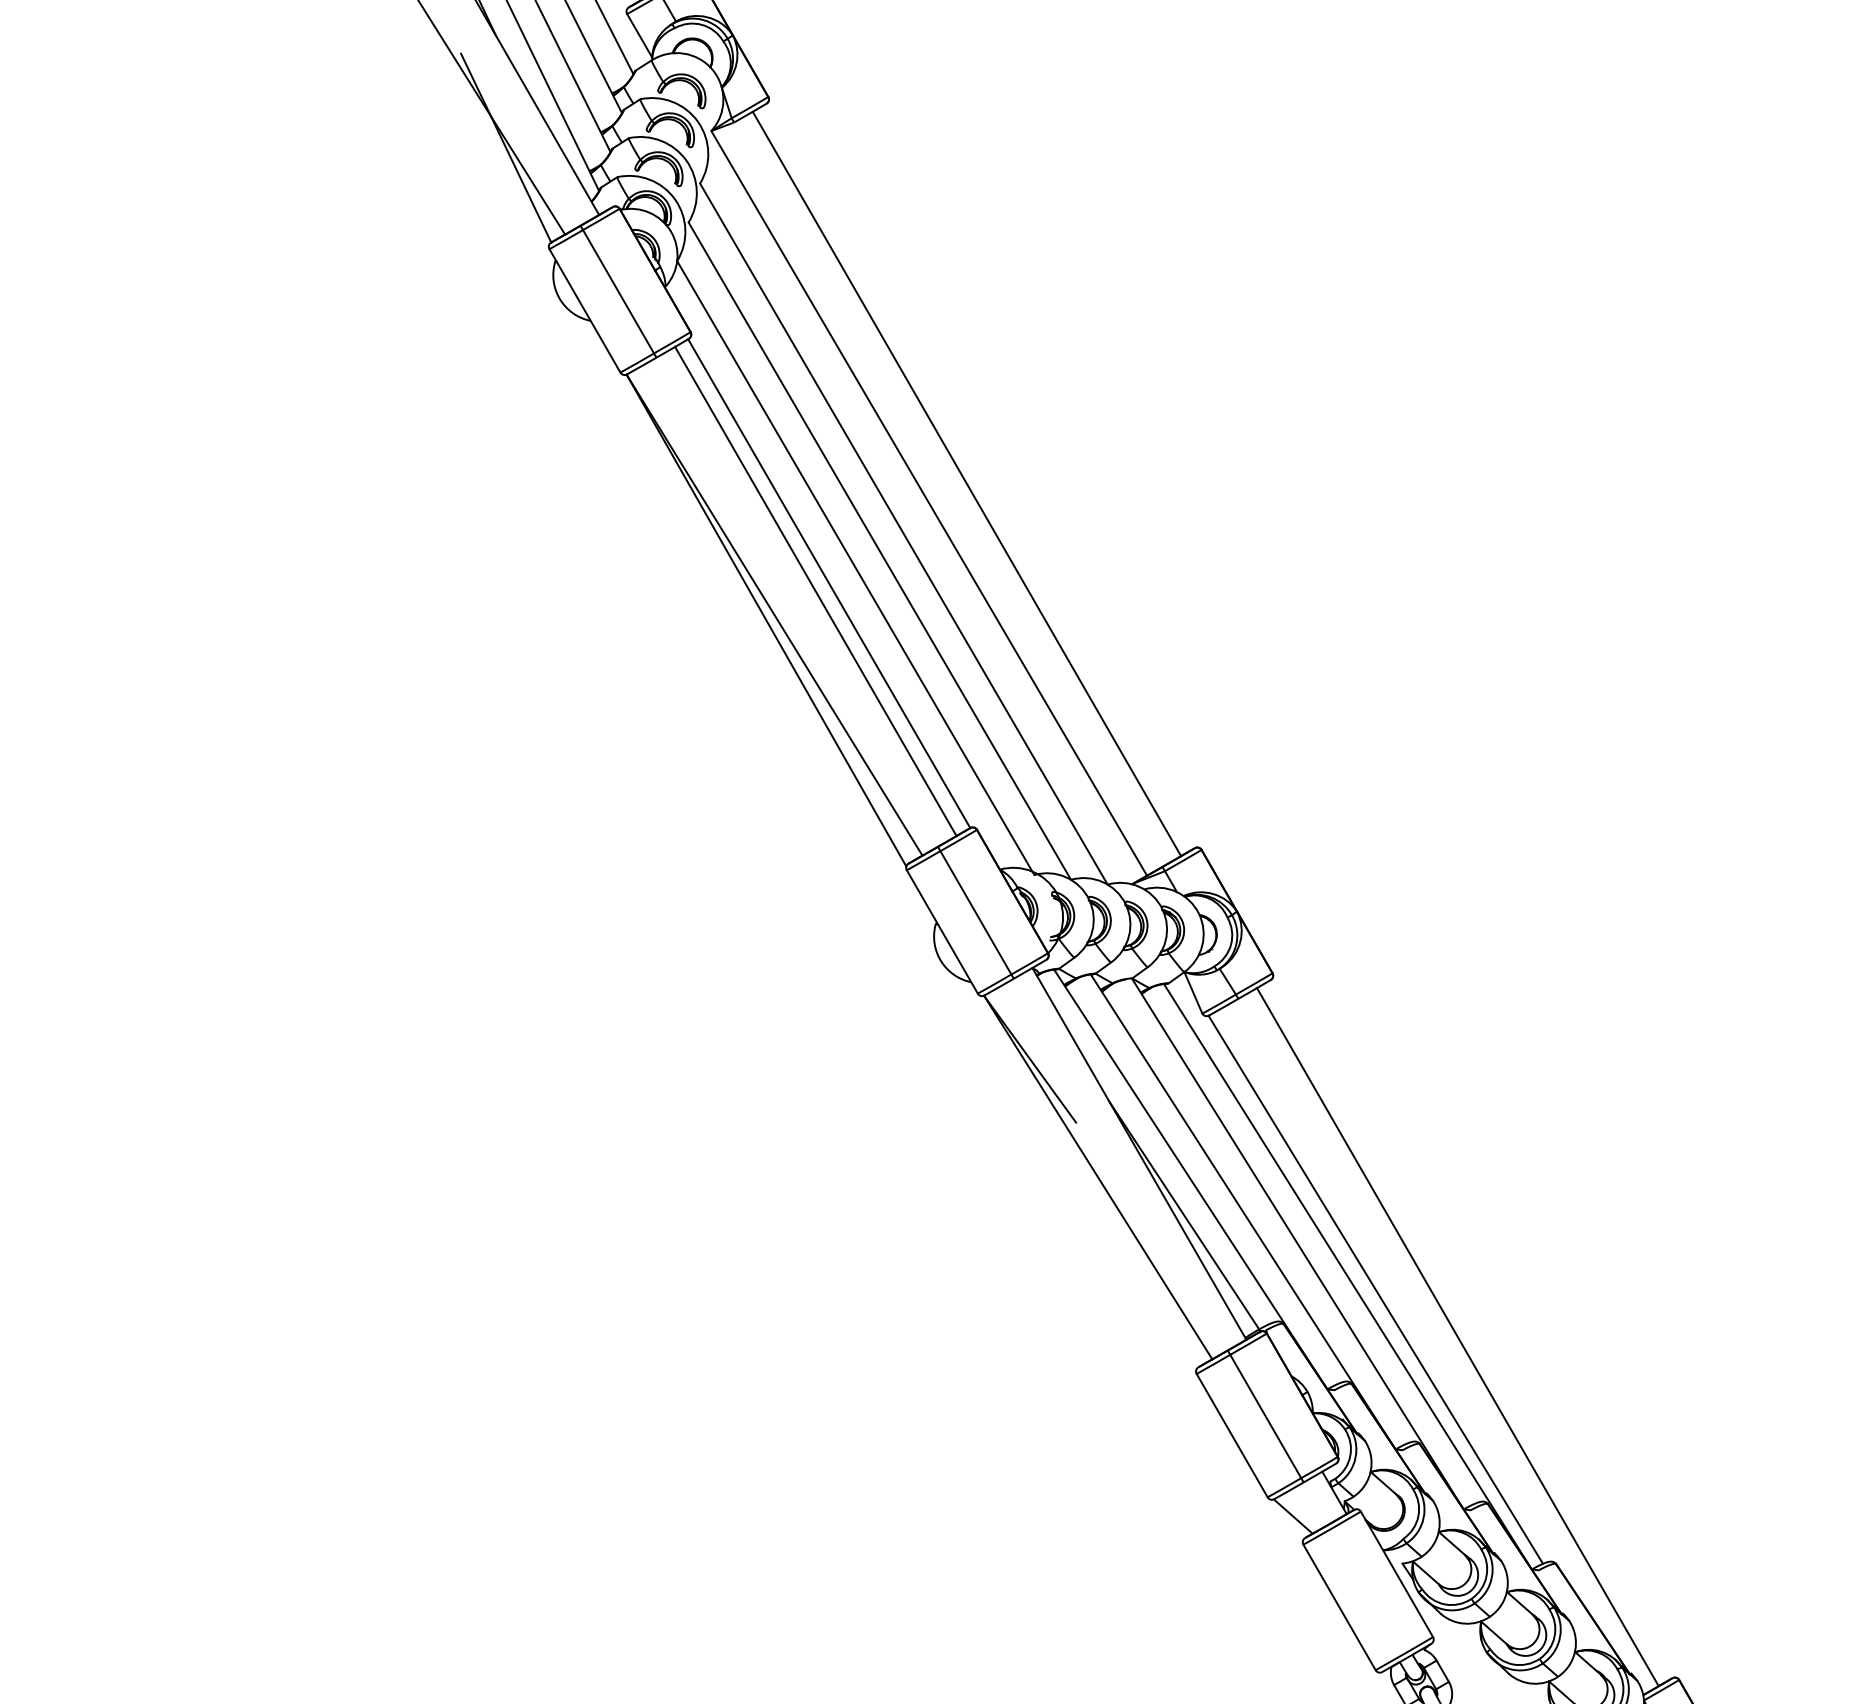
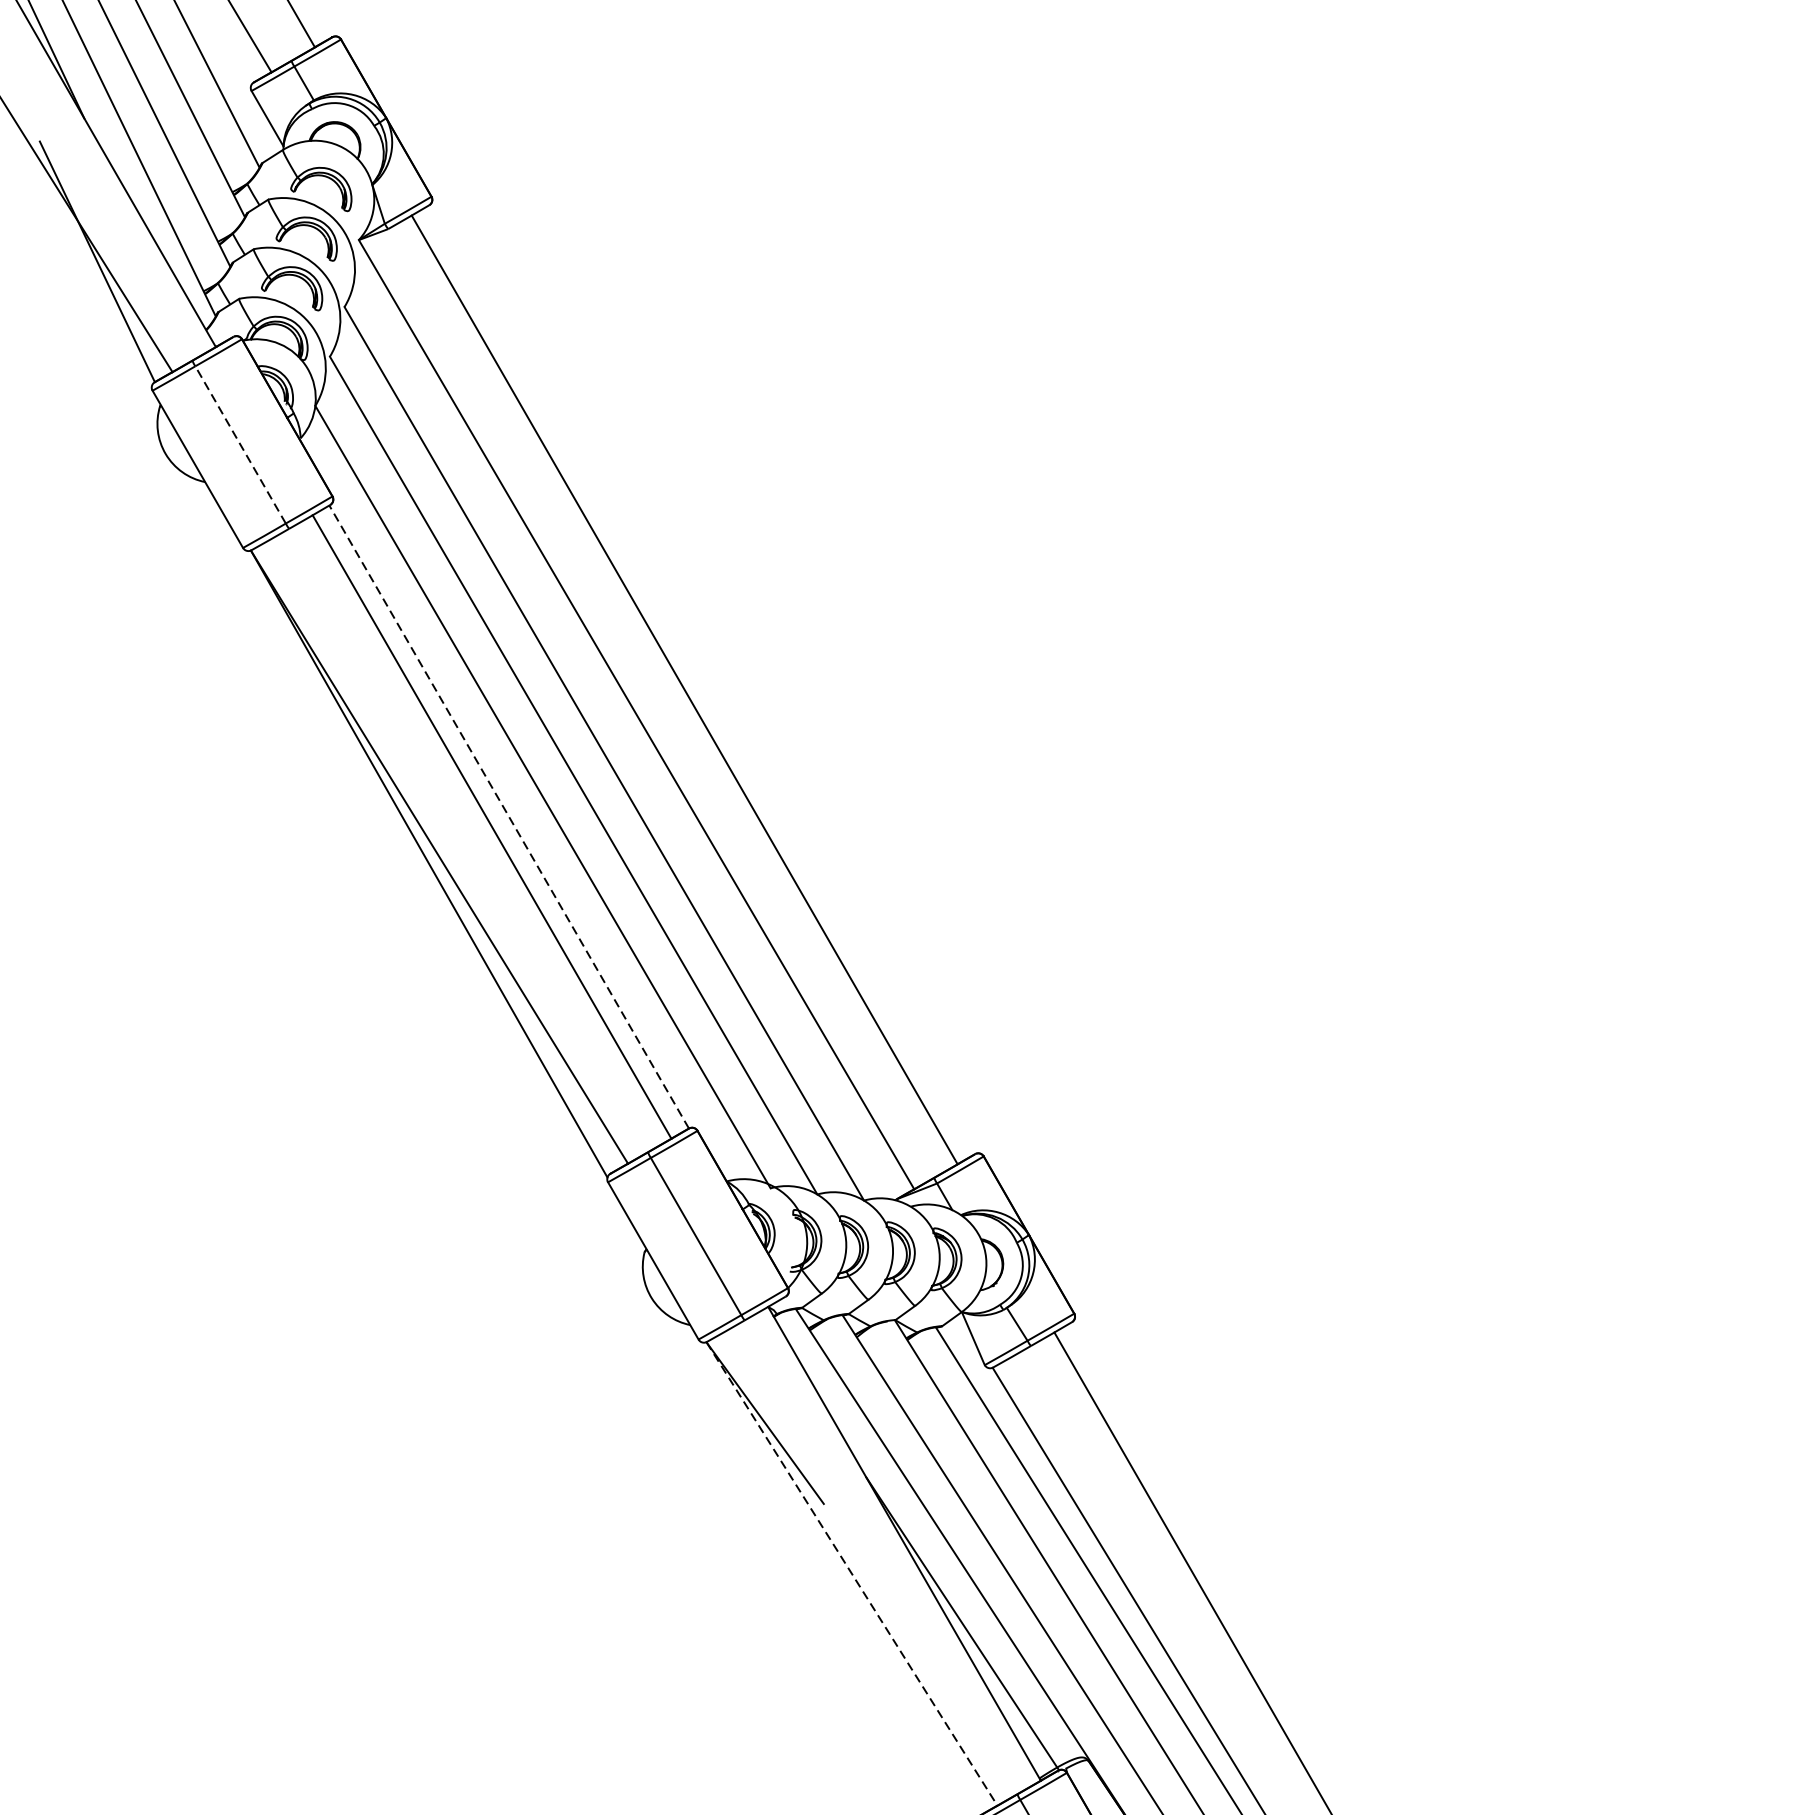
line: (618, 291) -> (240, 444), solid -> dashed
line: (829, 583) -> (509, 816), solid -> dashed
line: (1098, 1177) -> (852, 1573), solid -> dashed

